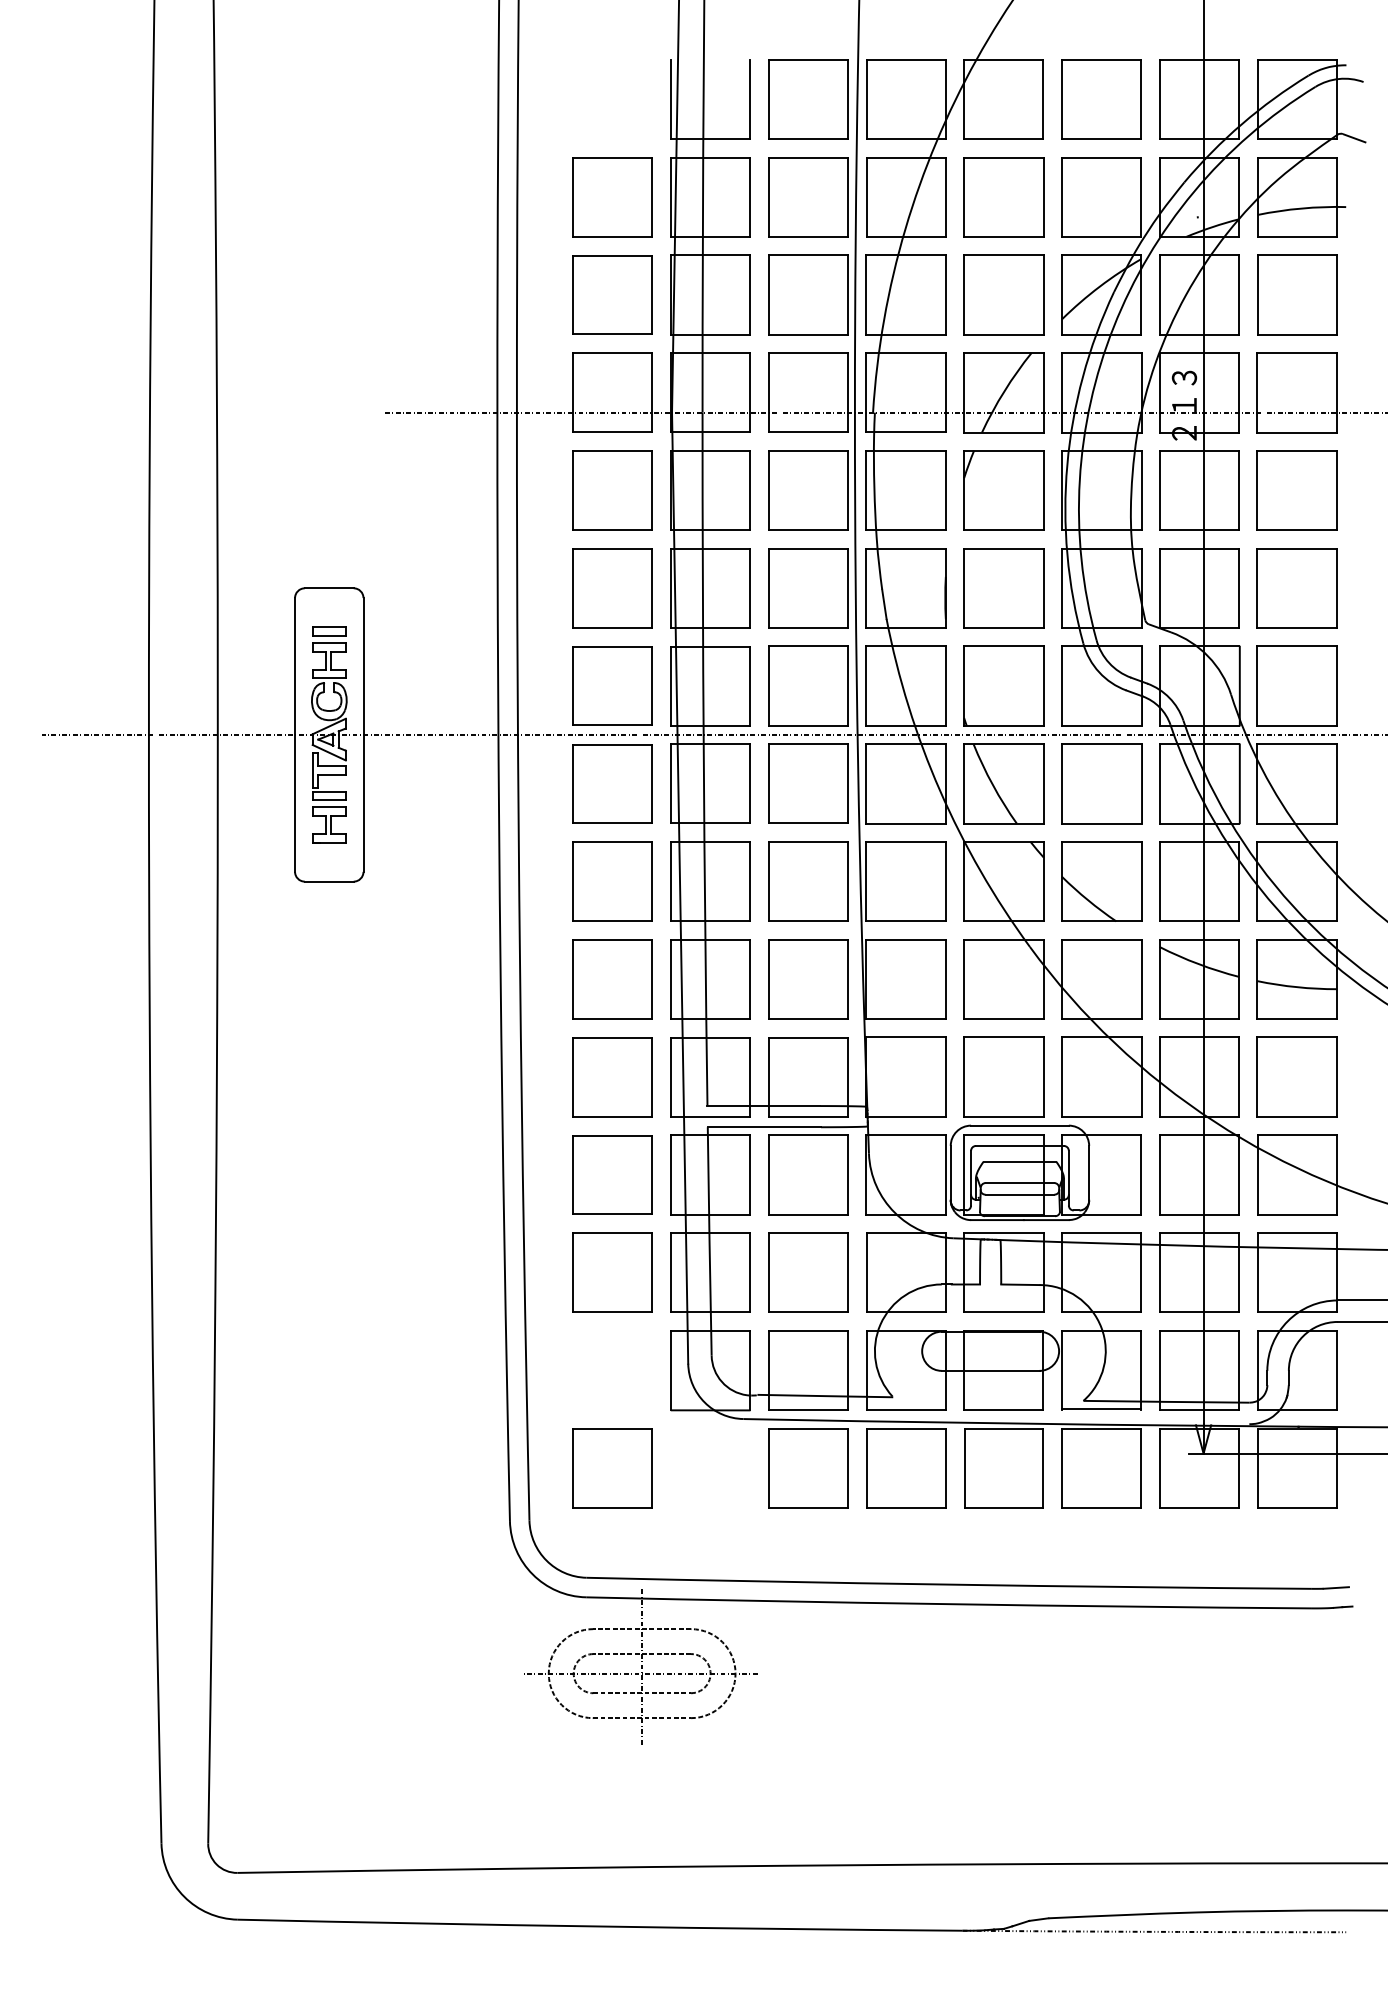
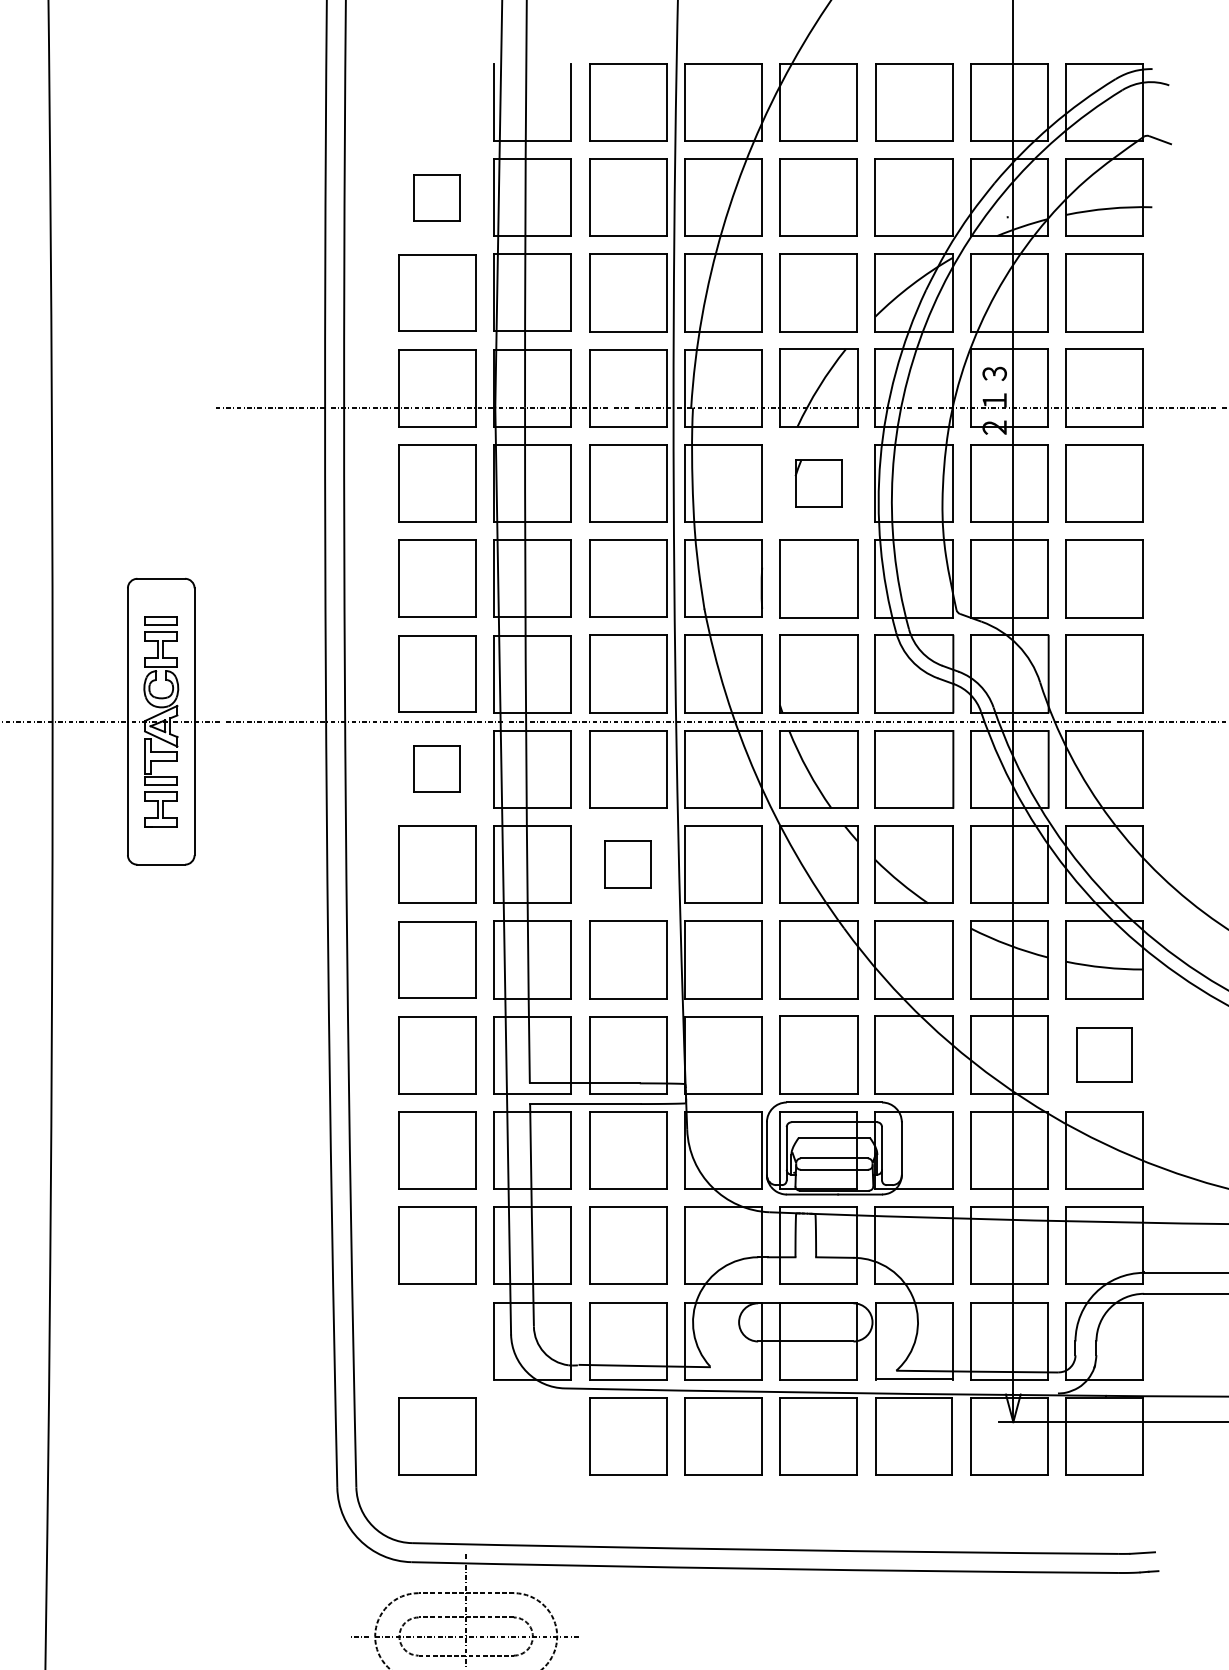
part: (612, 197) -> (437, 197), size x0.6
part: (1003, 490) -> (818, 483), size x0.6
part: (612, 783) -> (437, 769), size x0.6
part: (808, 881) -> (628, 864), size x0.6
part: (1296, 1076) -> (1103, 1054), size x0.7

